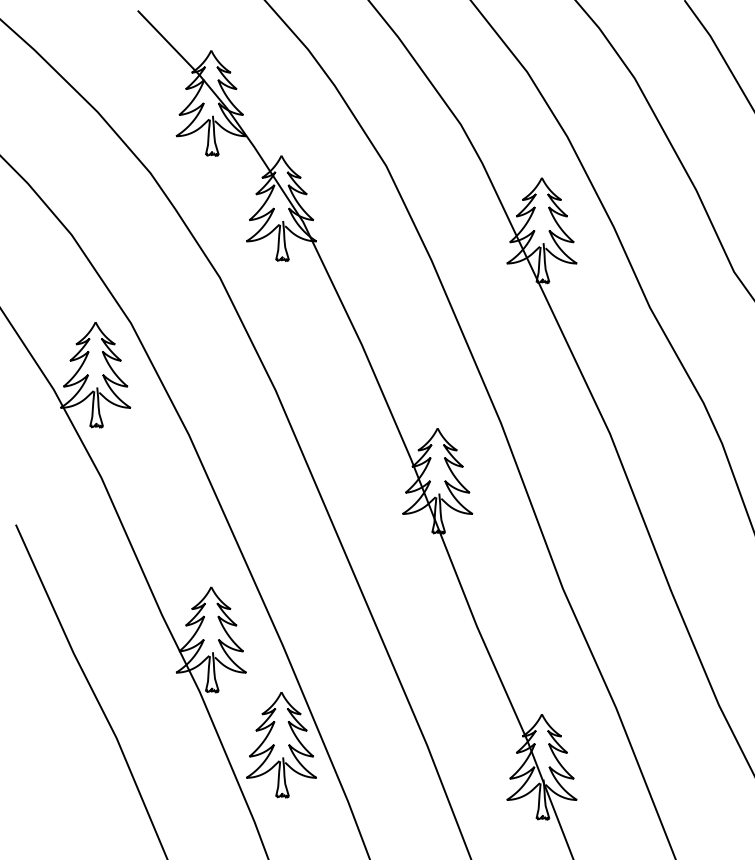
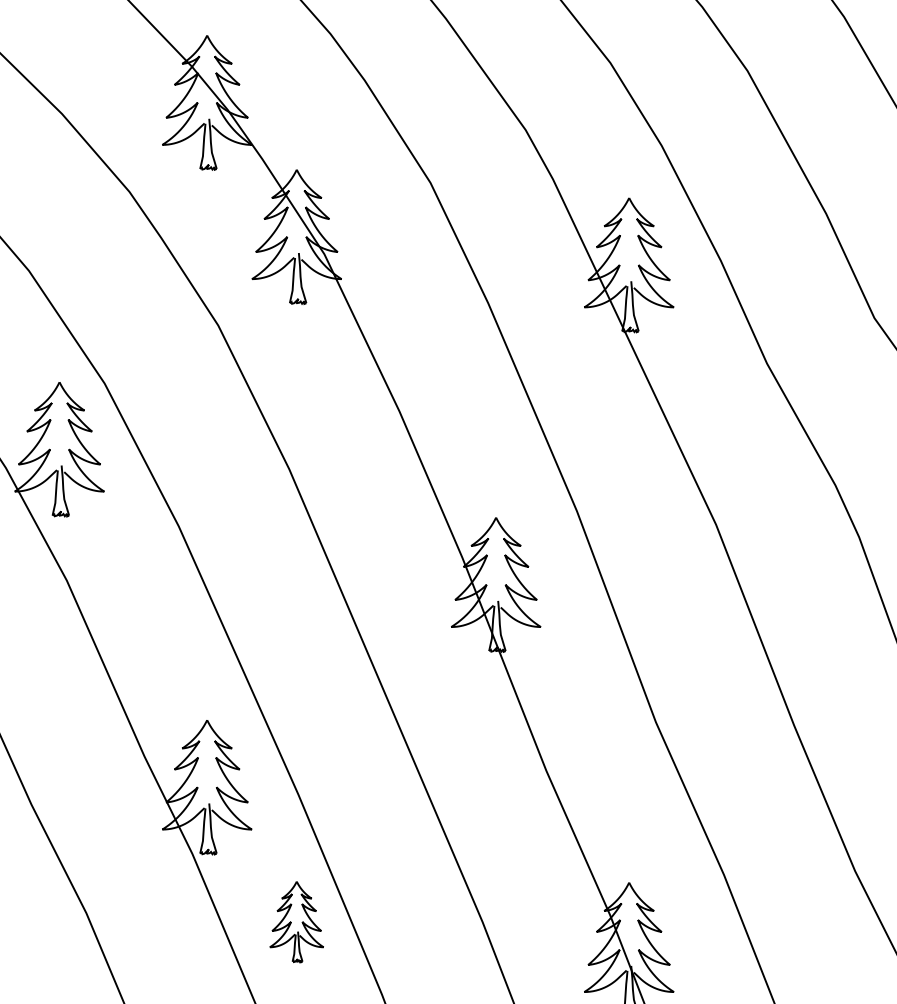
part: (281, 745) -> (296, 922), size x0.6

